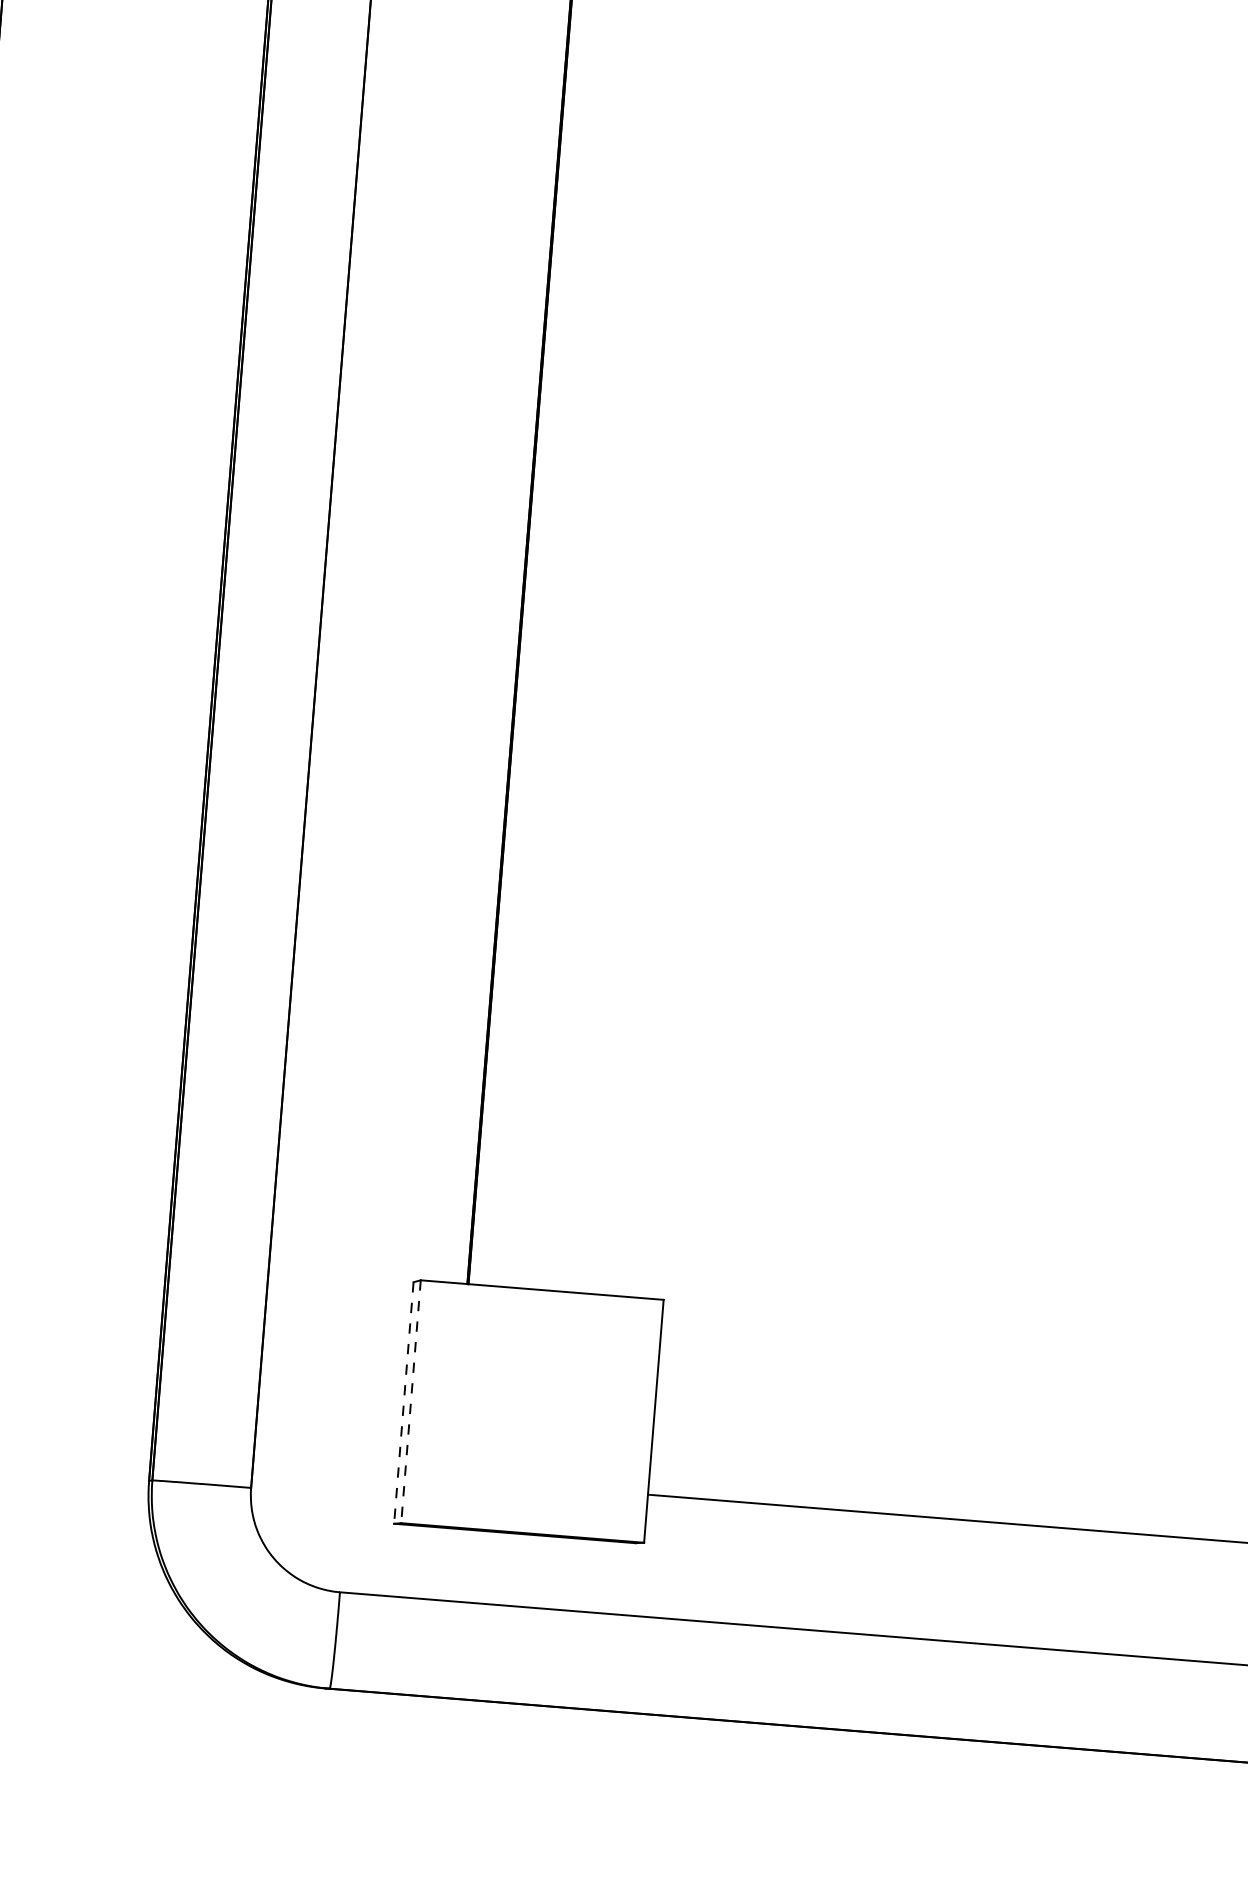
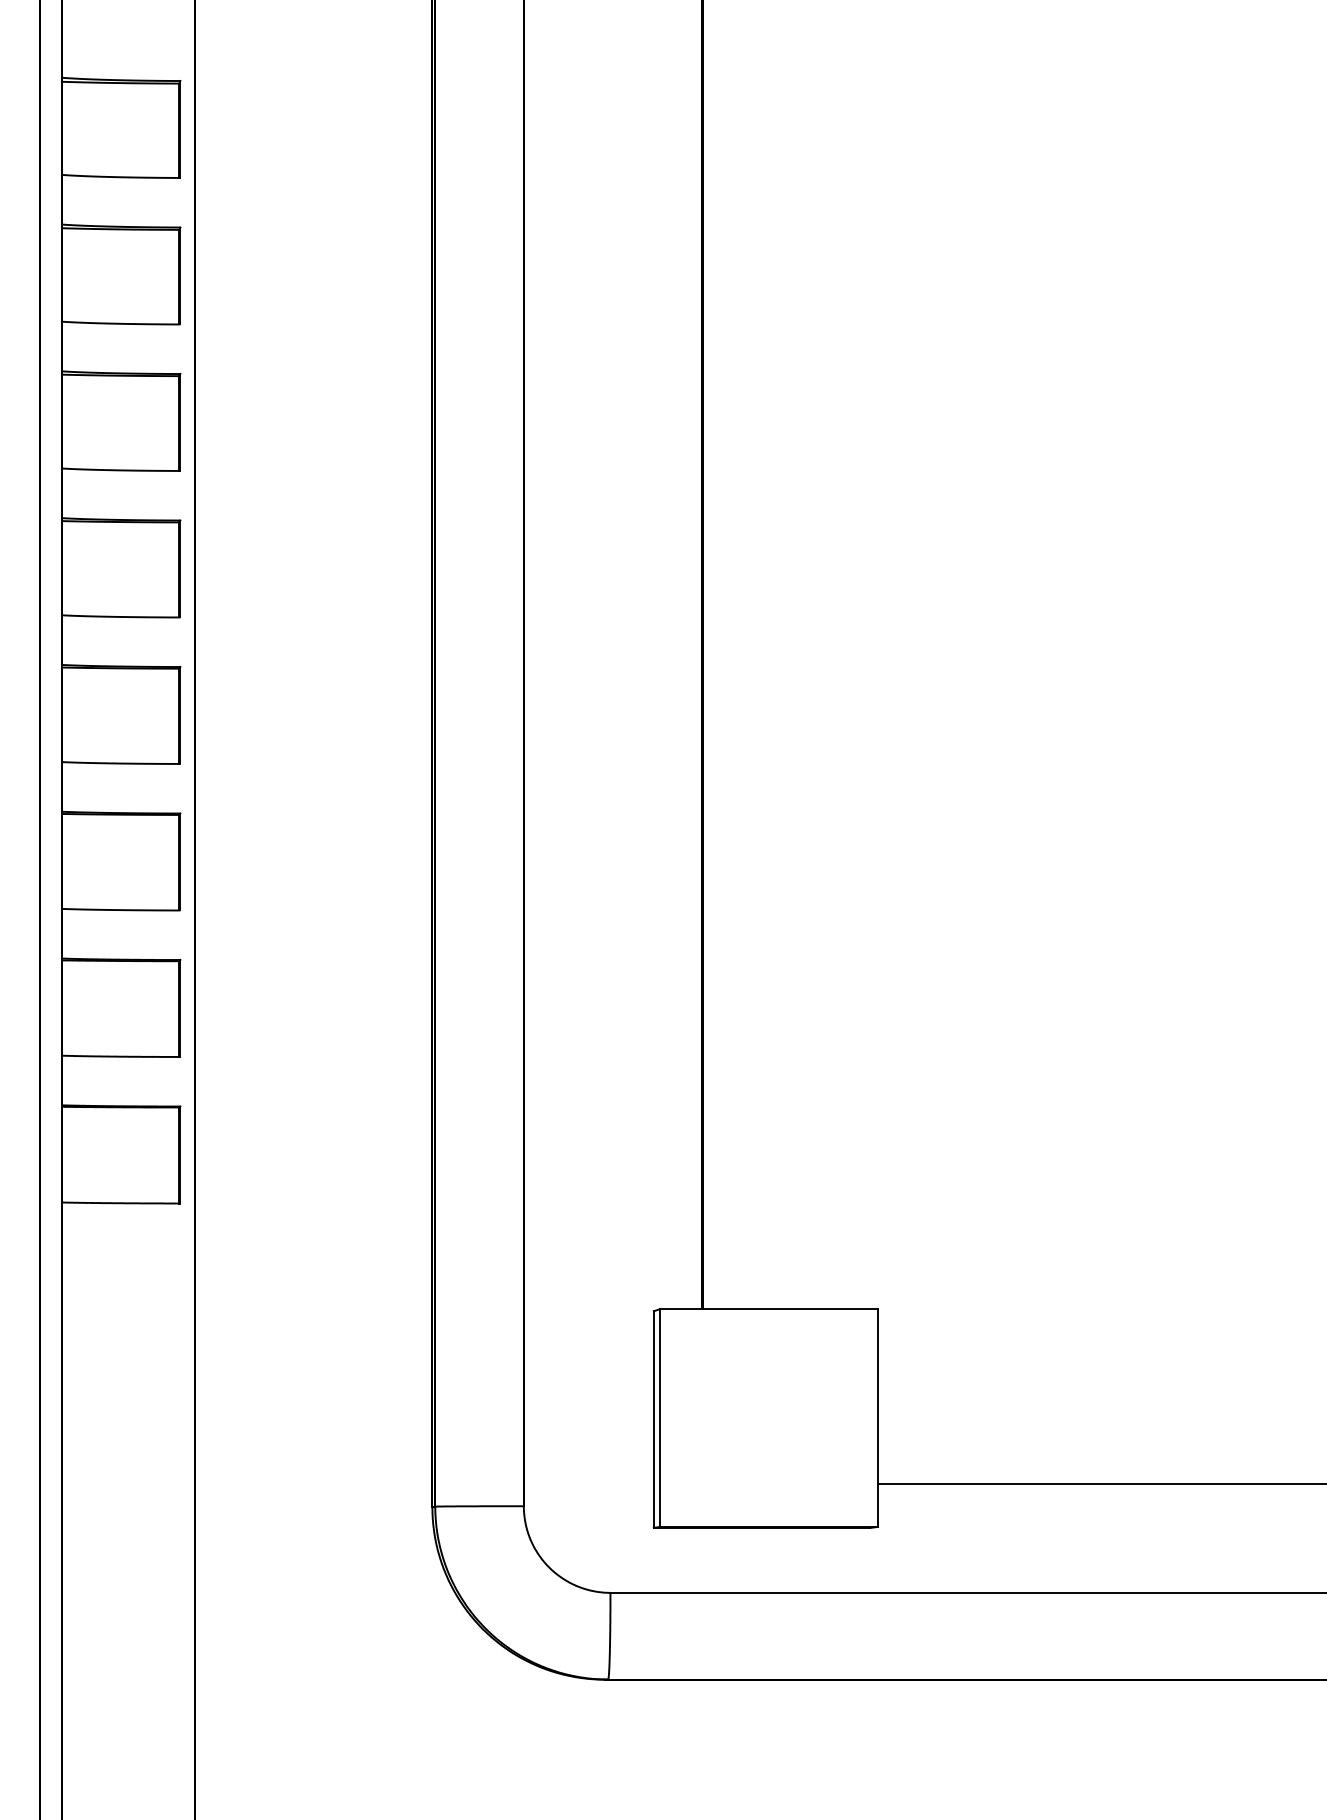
line: (411, 1401) -> (660, 1417), dashed -> solid
line: (403, 1403) -> (653, 1420), dashed -> solid

